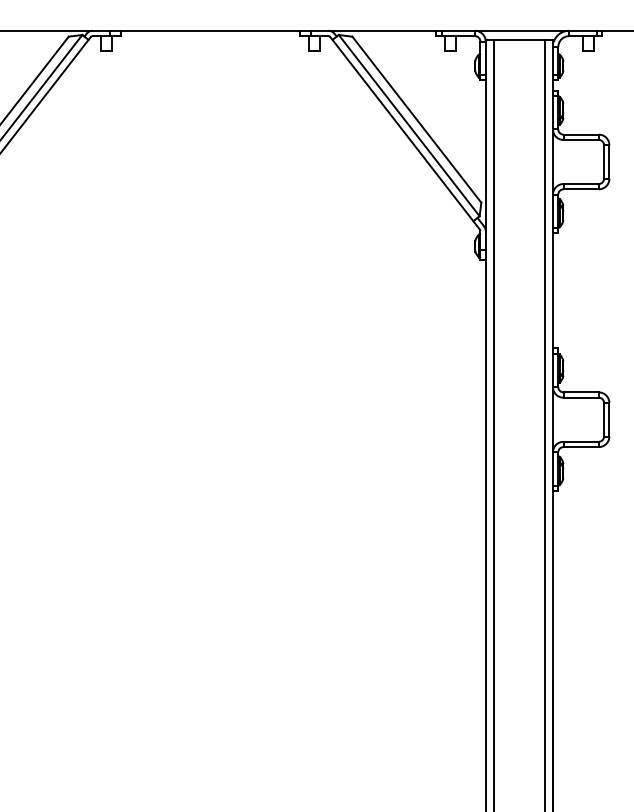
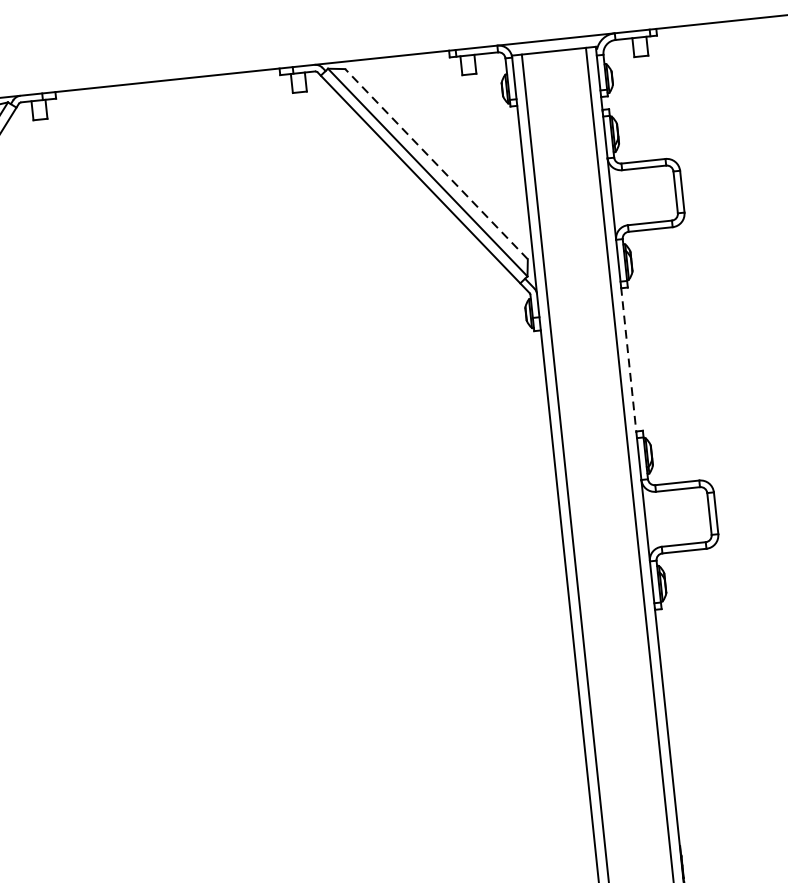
line: (416, 119) -> (436, 163), solid -> dashed
line: (552, 291) -> (628, 360), solid -> dashed

